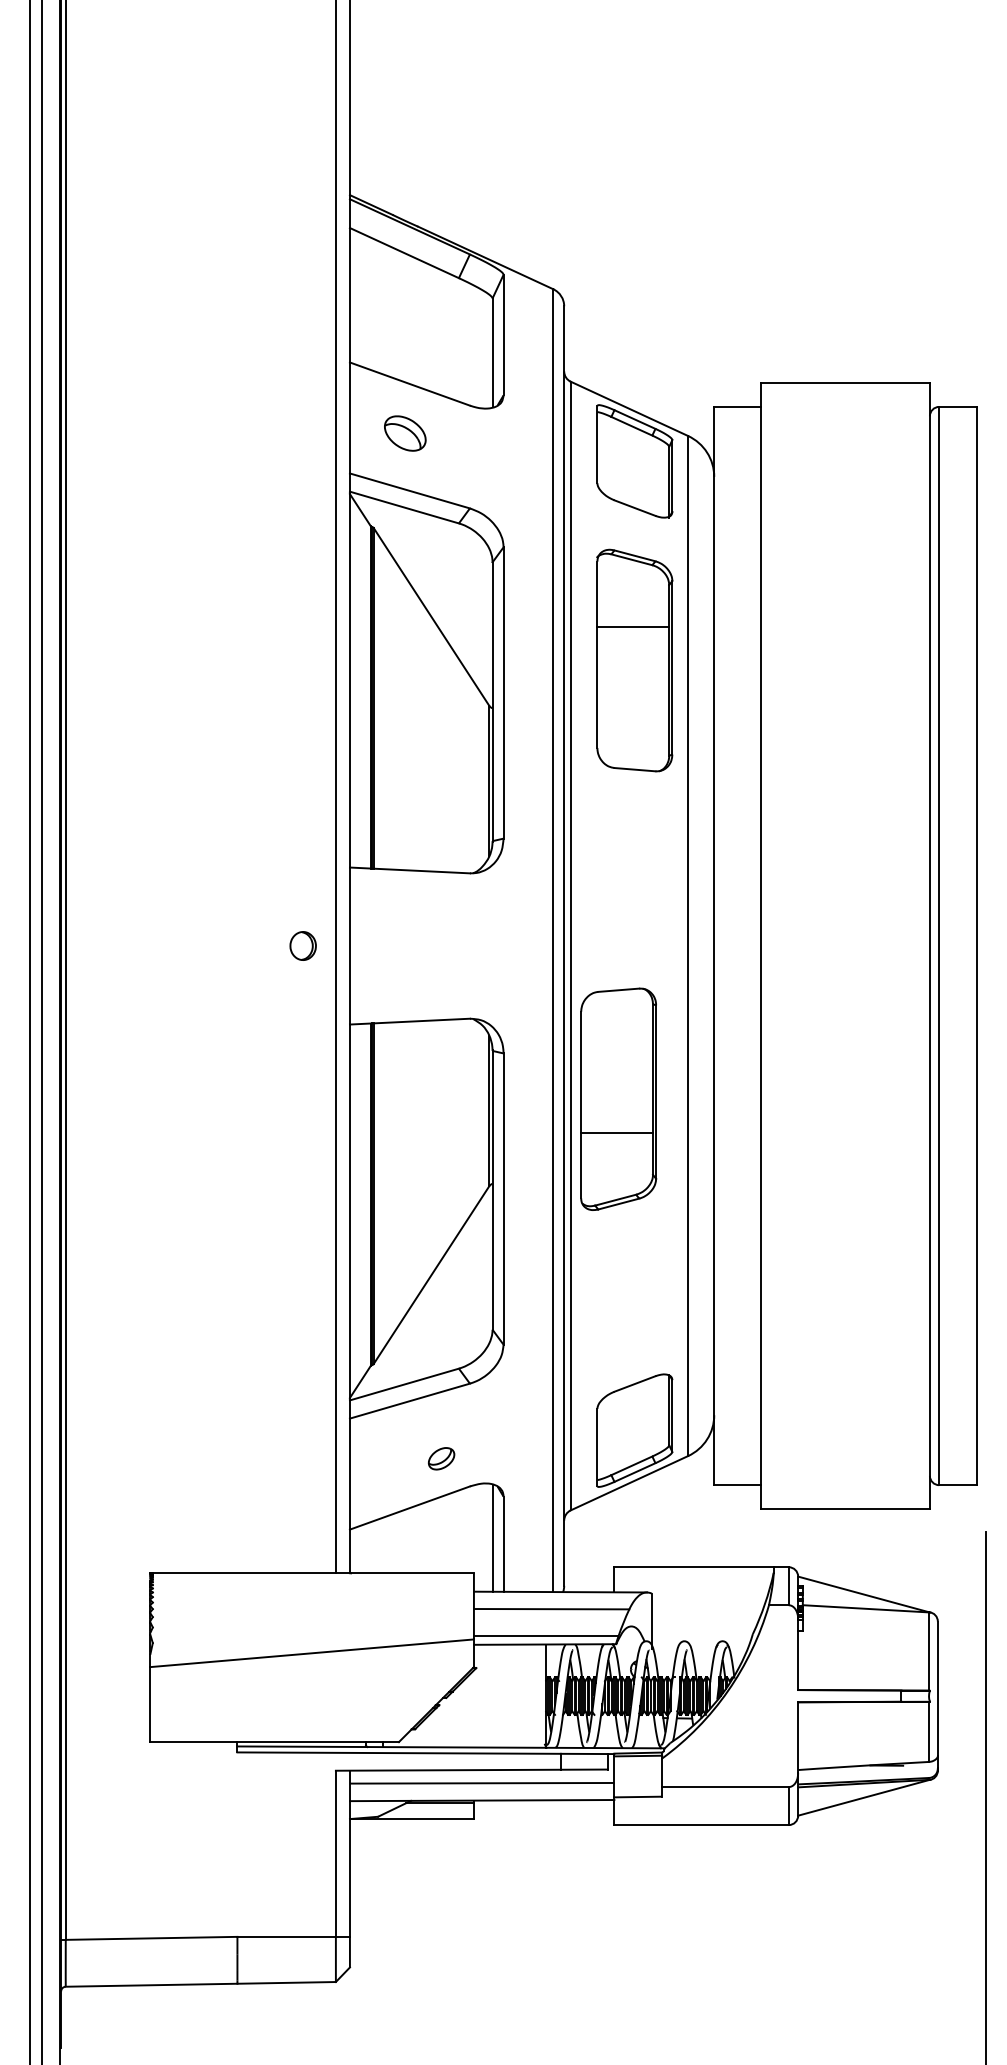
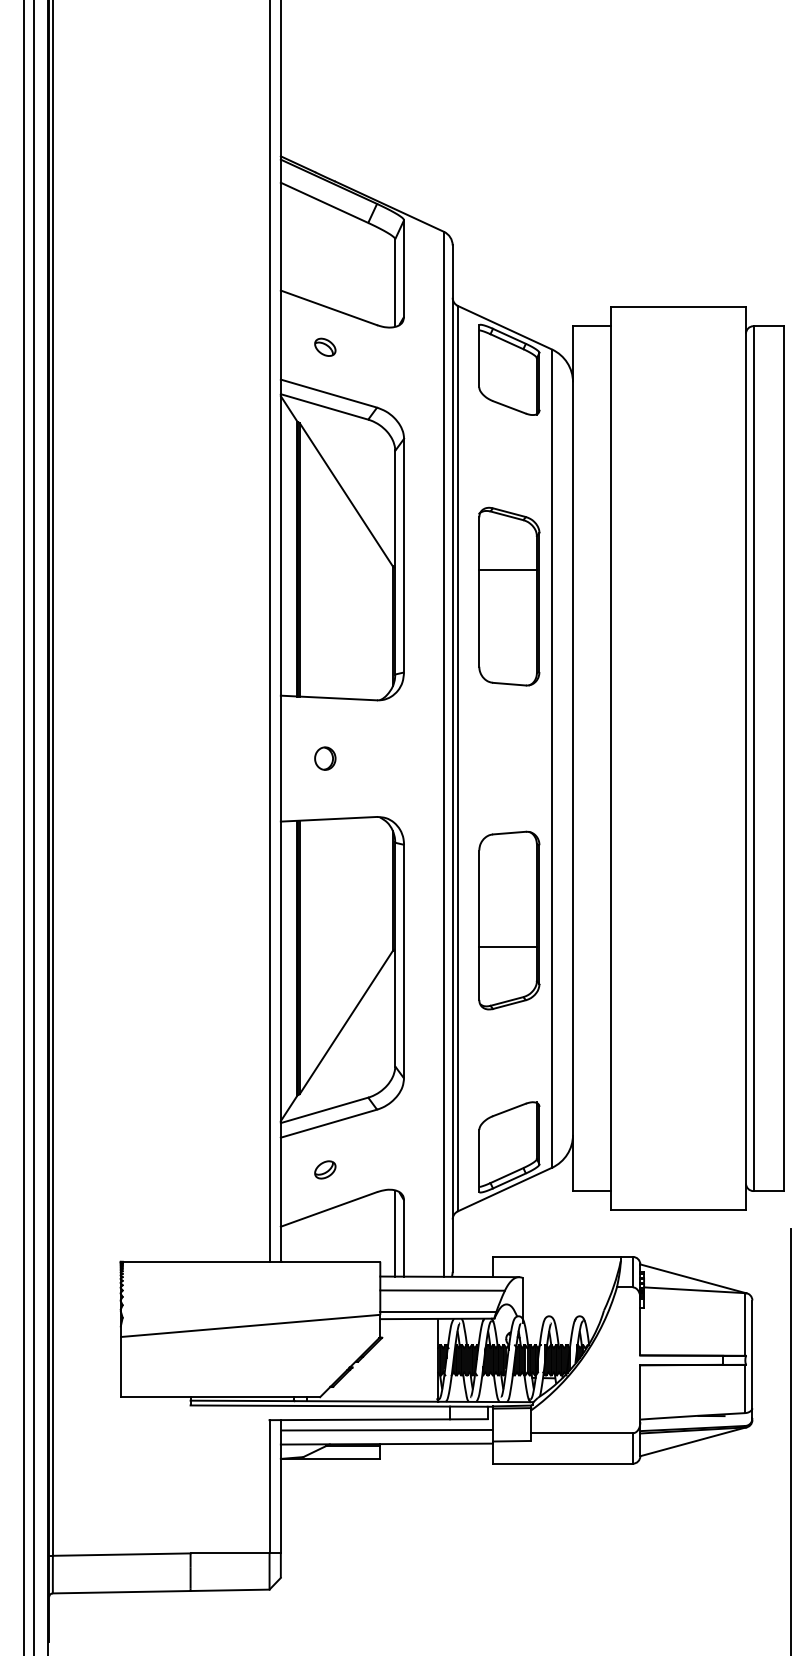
part: (405, 432) -> (325, 346), size x0.62
part: (635, 660) -> (509, 596), moved
part: (303, 945) -> (325, 758), moved
part: (618, 1099) -> (509, 920), moved
part: (441, 1458) -> (325, 1169), moved

